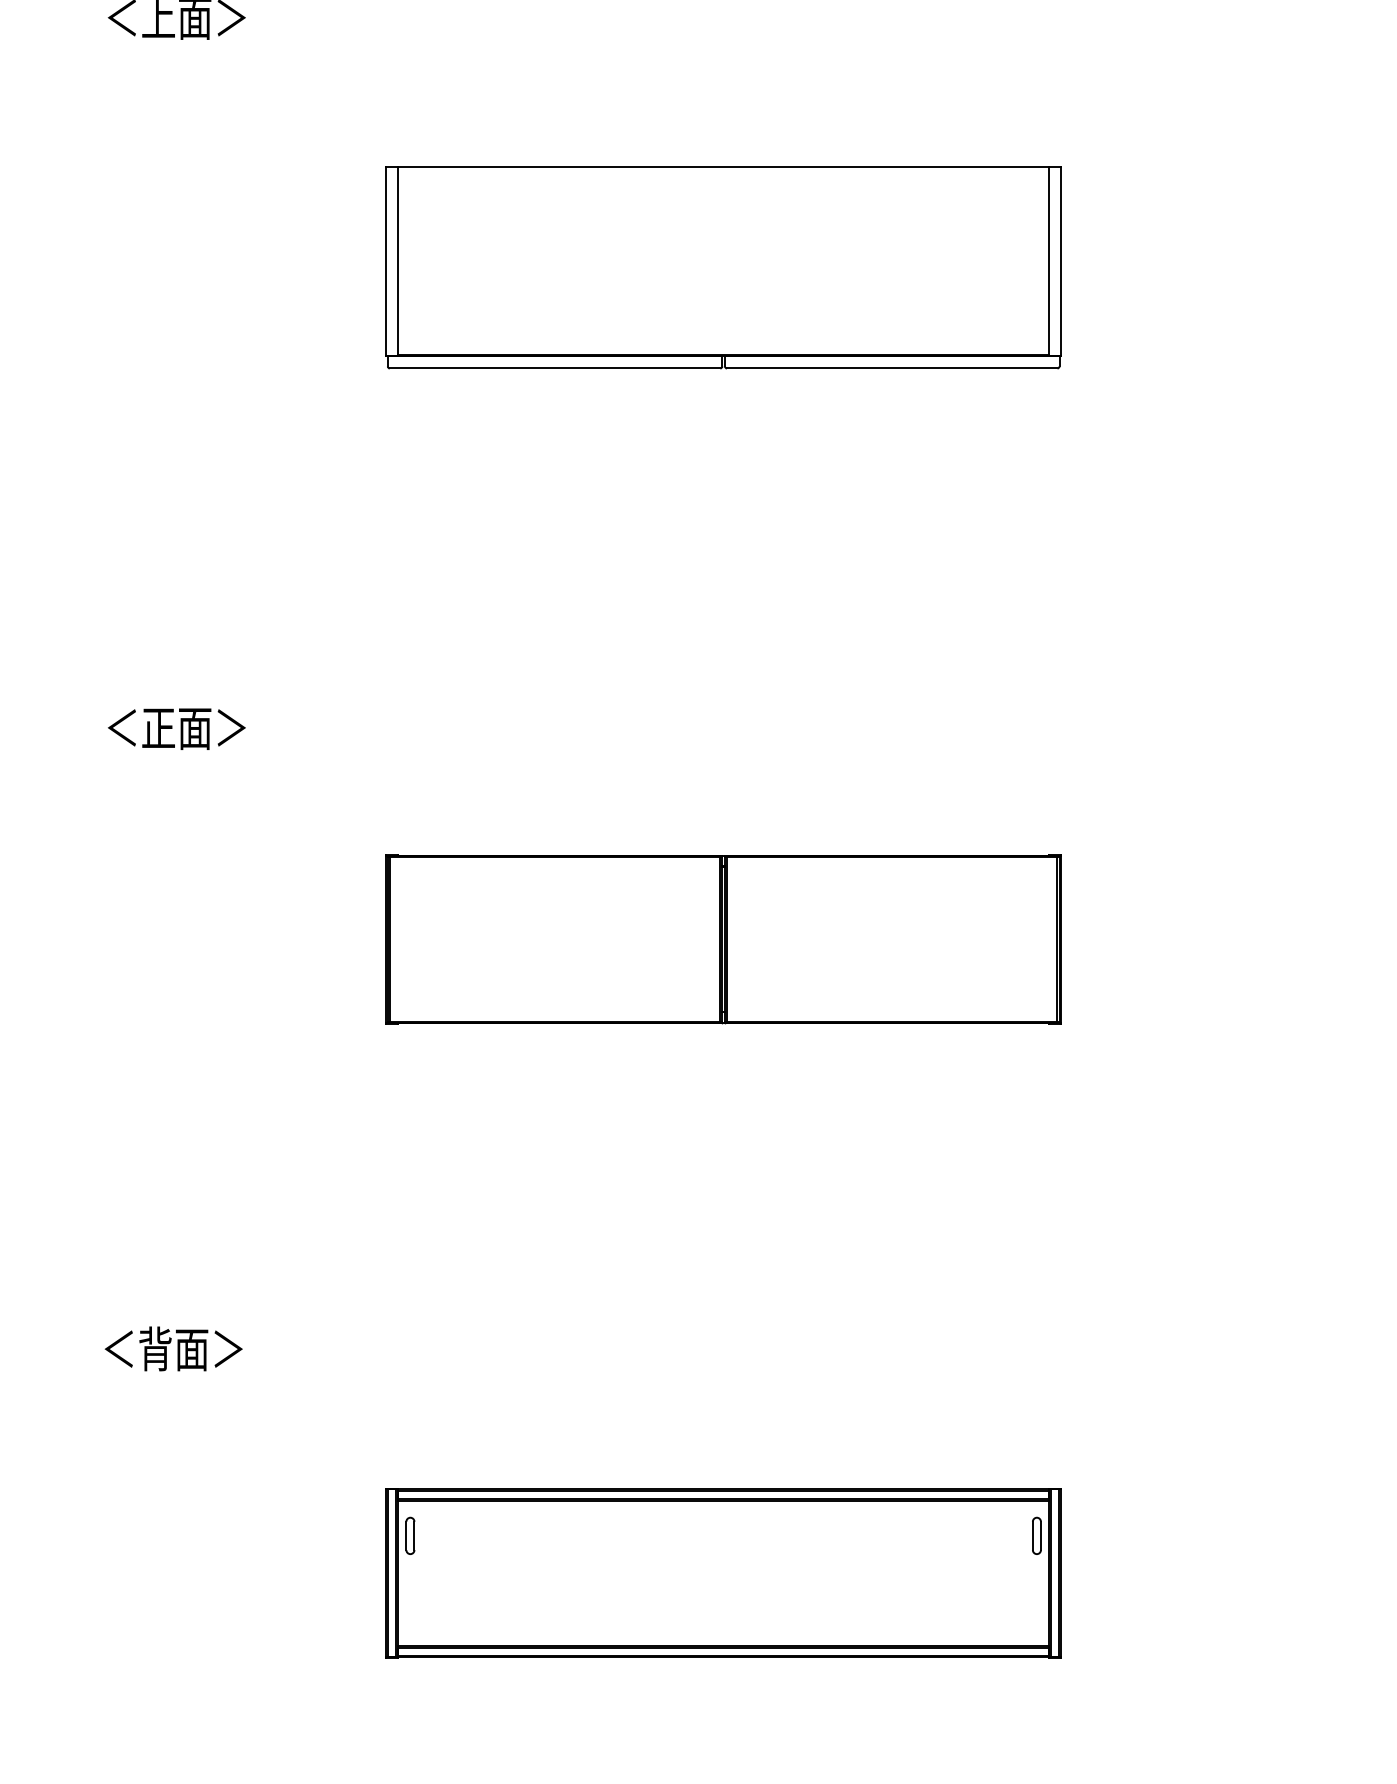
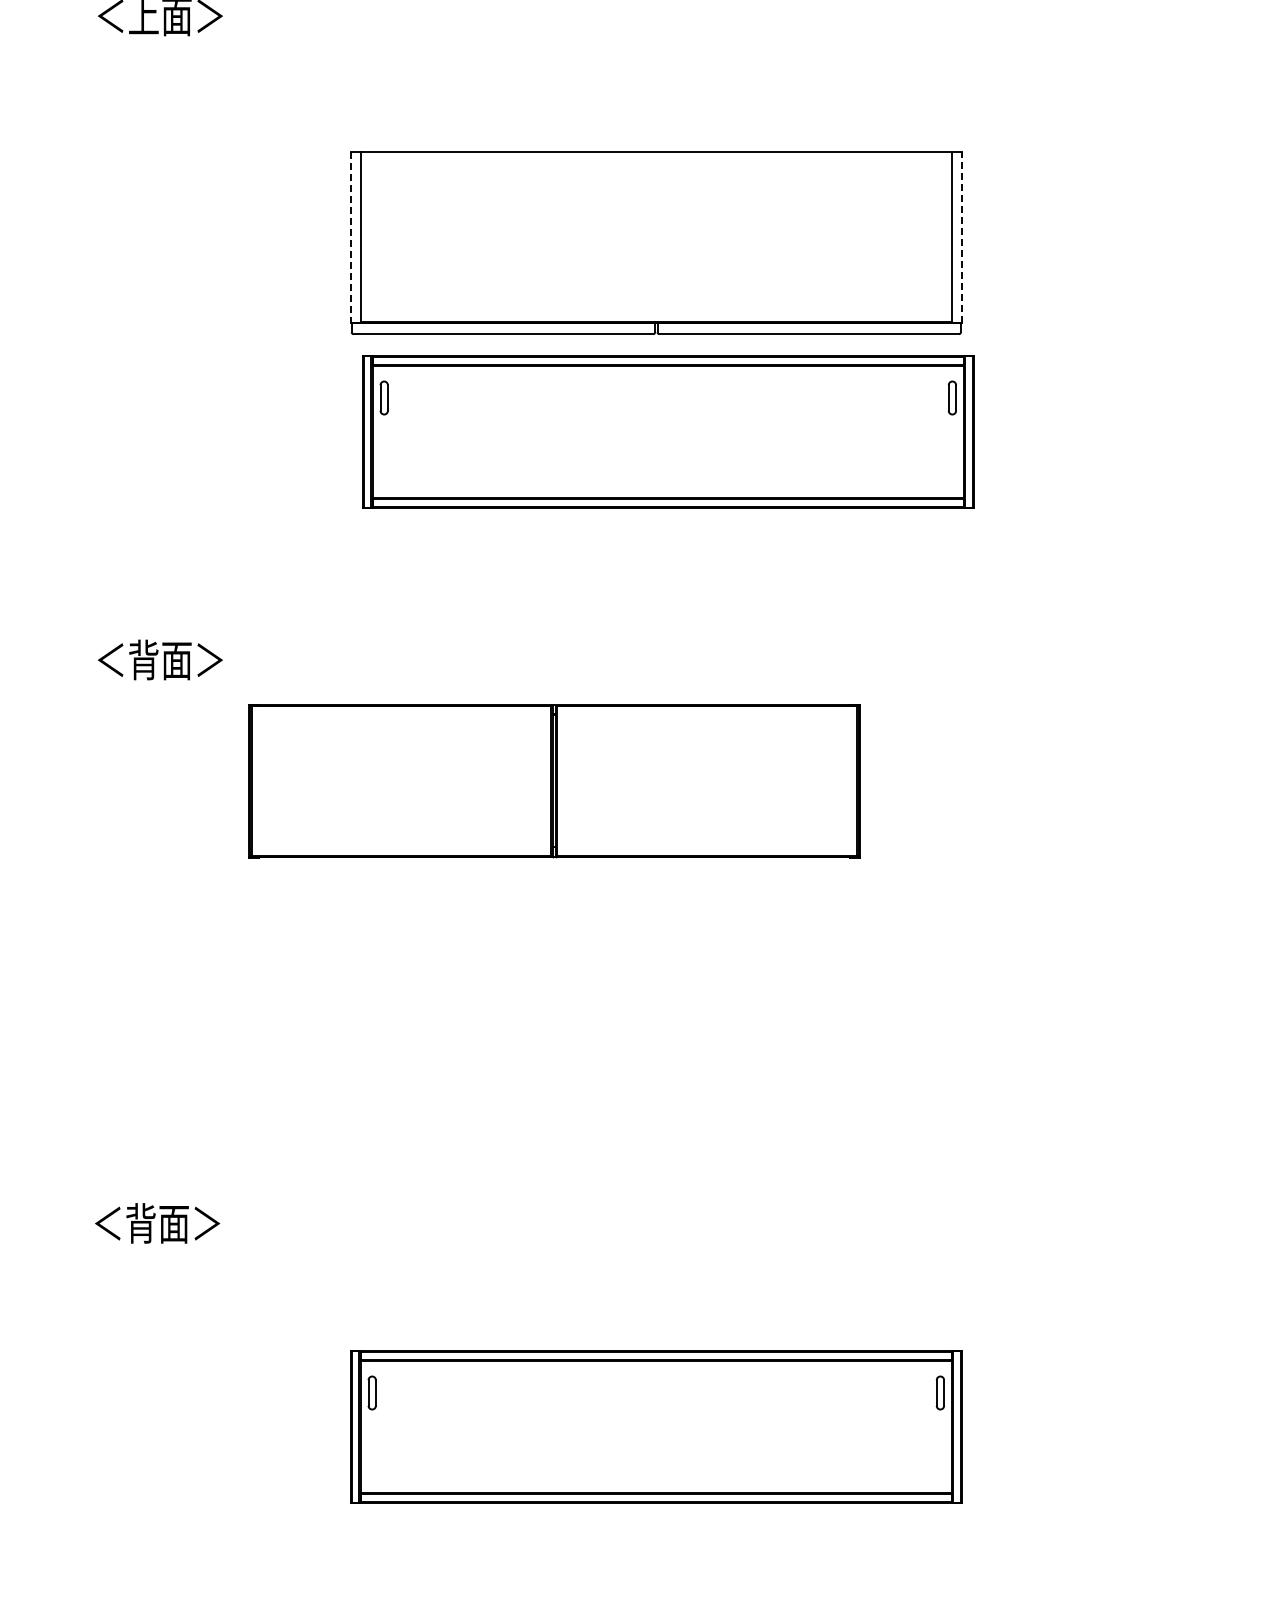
line: (386, 261) -> (350, 237), solid -> dashed
line: (1061, 261) -> (962, 237), solid -> dashed
part: (737, 475) -> (668, 431), added
text: (158, 727) -> (143, 659), ＜正面＞ -> ＜背面＞
part: (723, 939) -> (554, 781), moved

